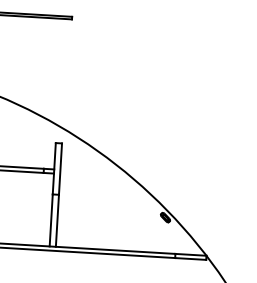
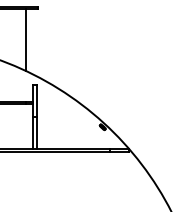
line: (50, 67) -> (26, 39), added

